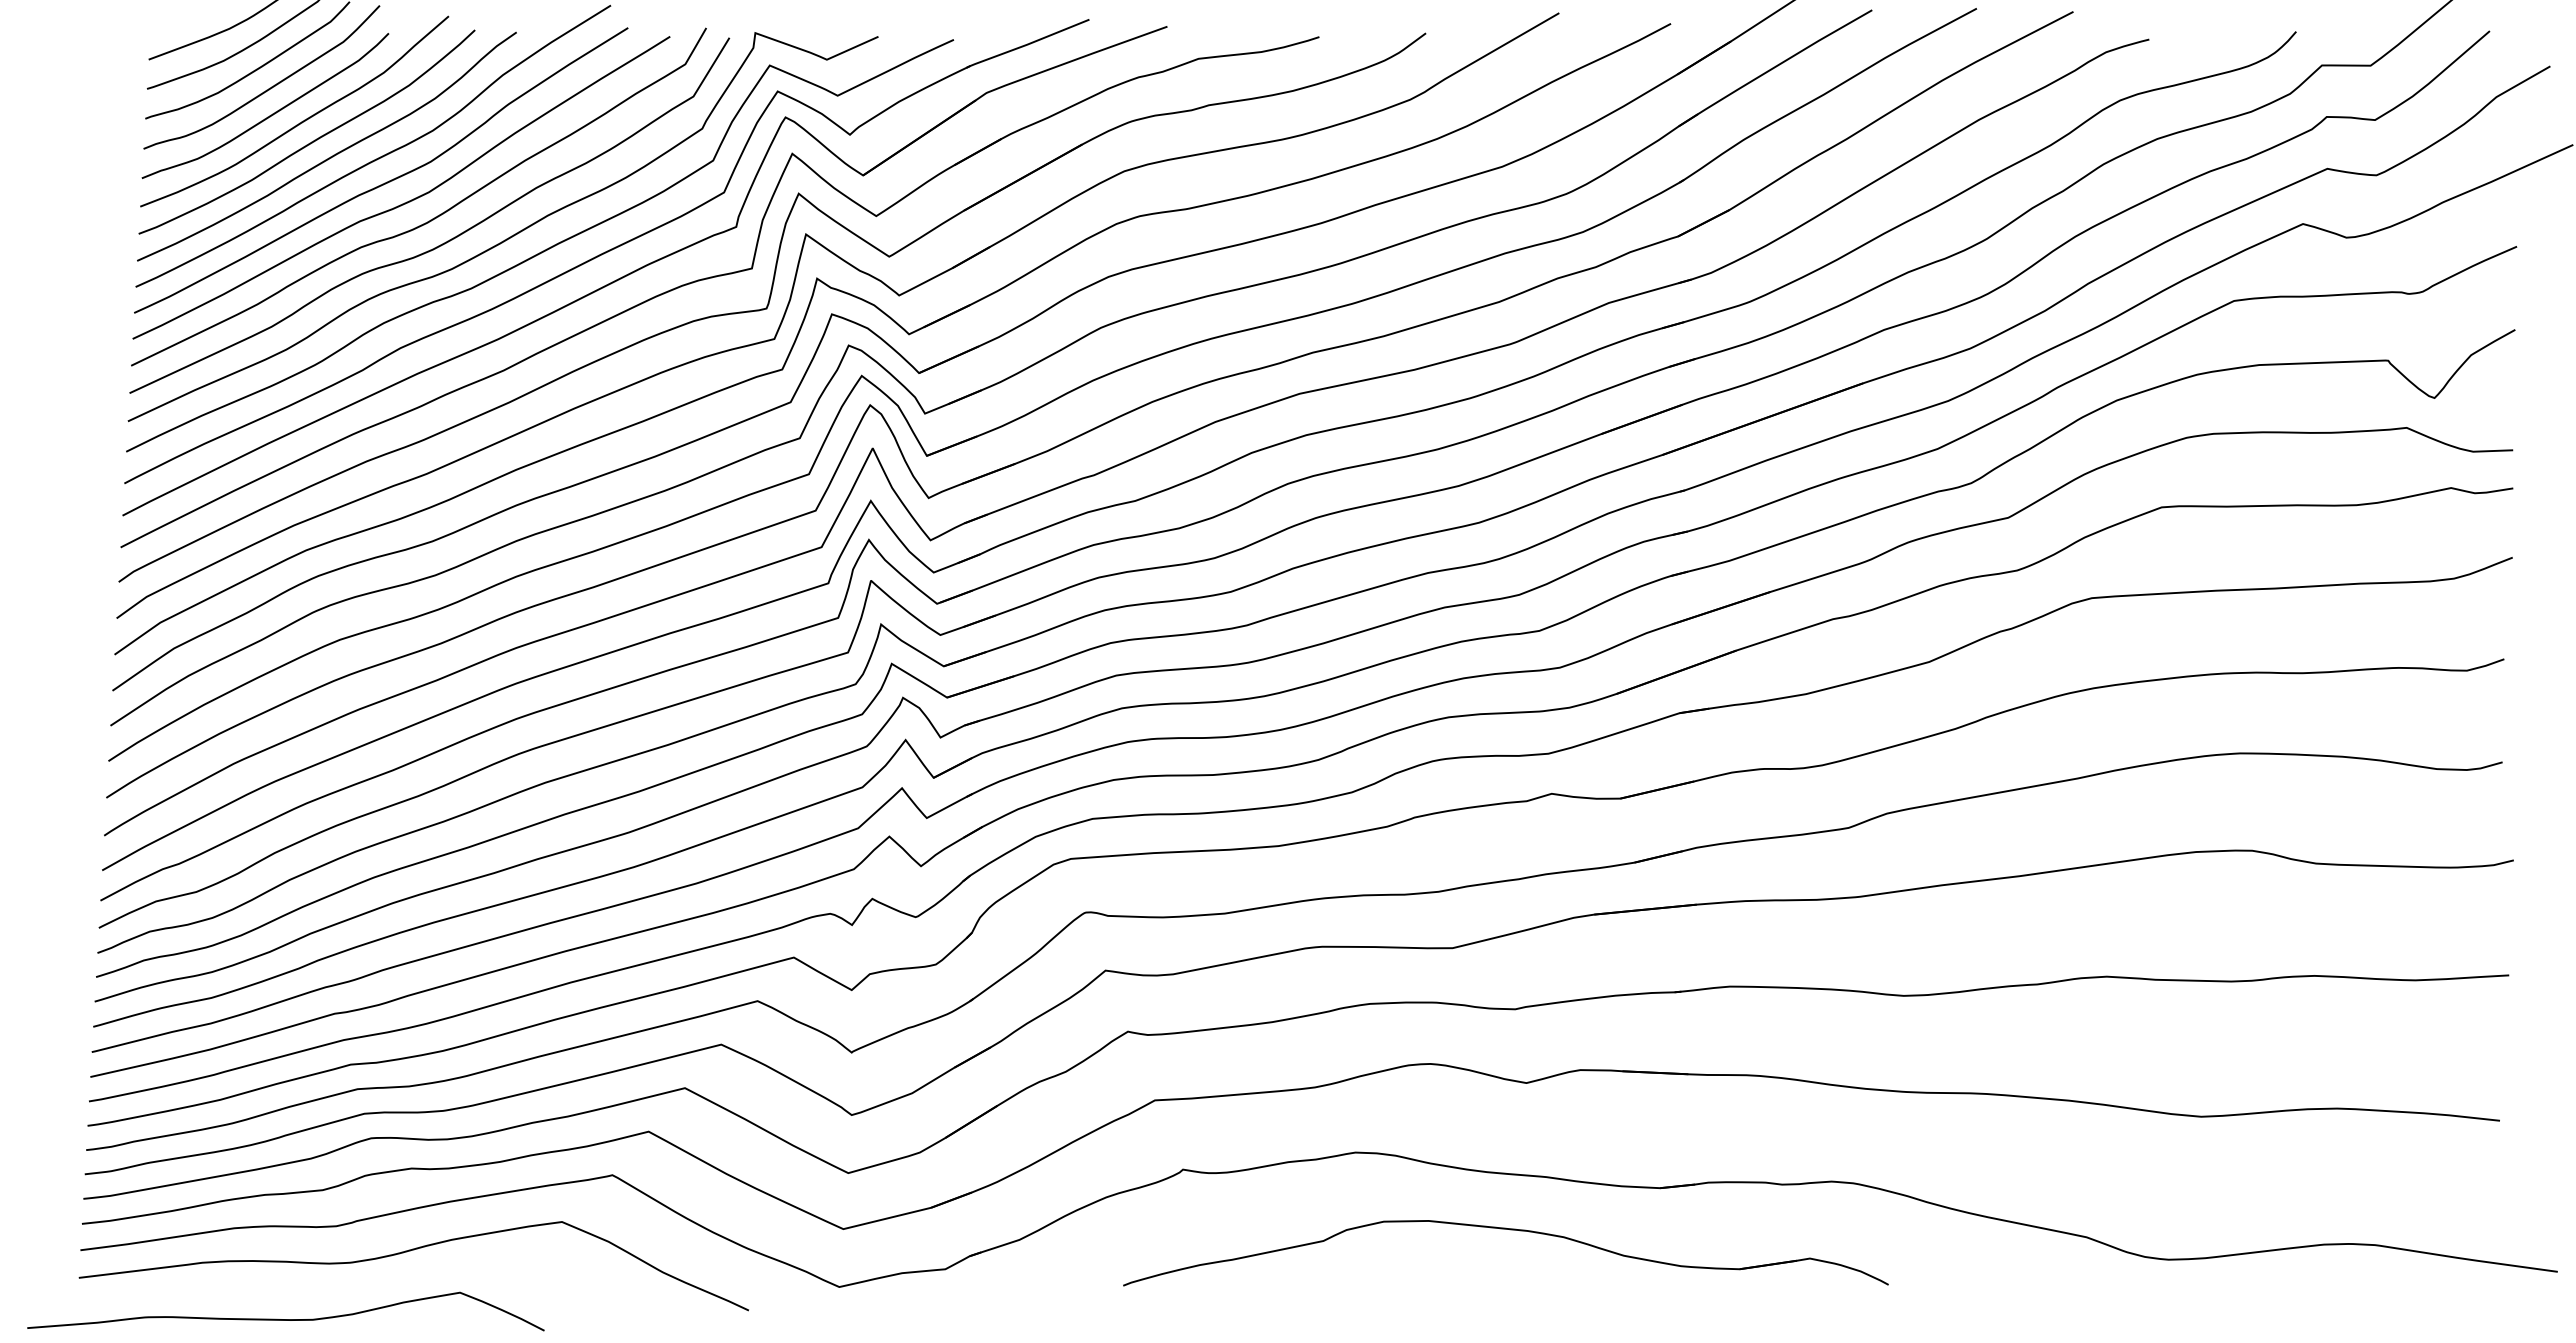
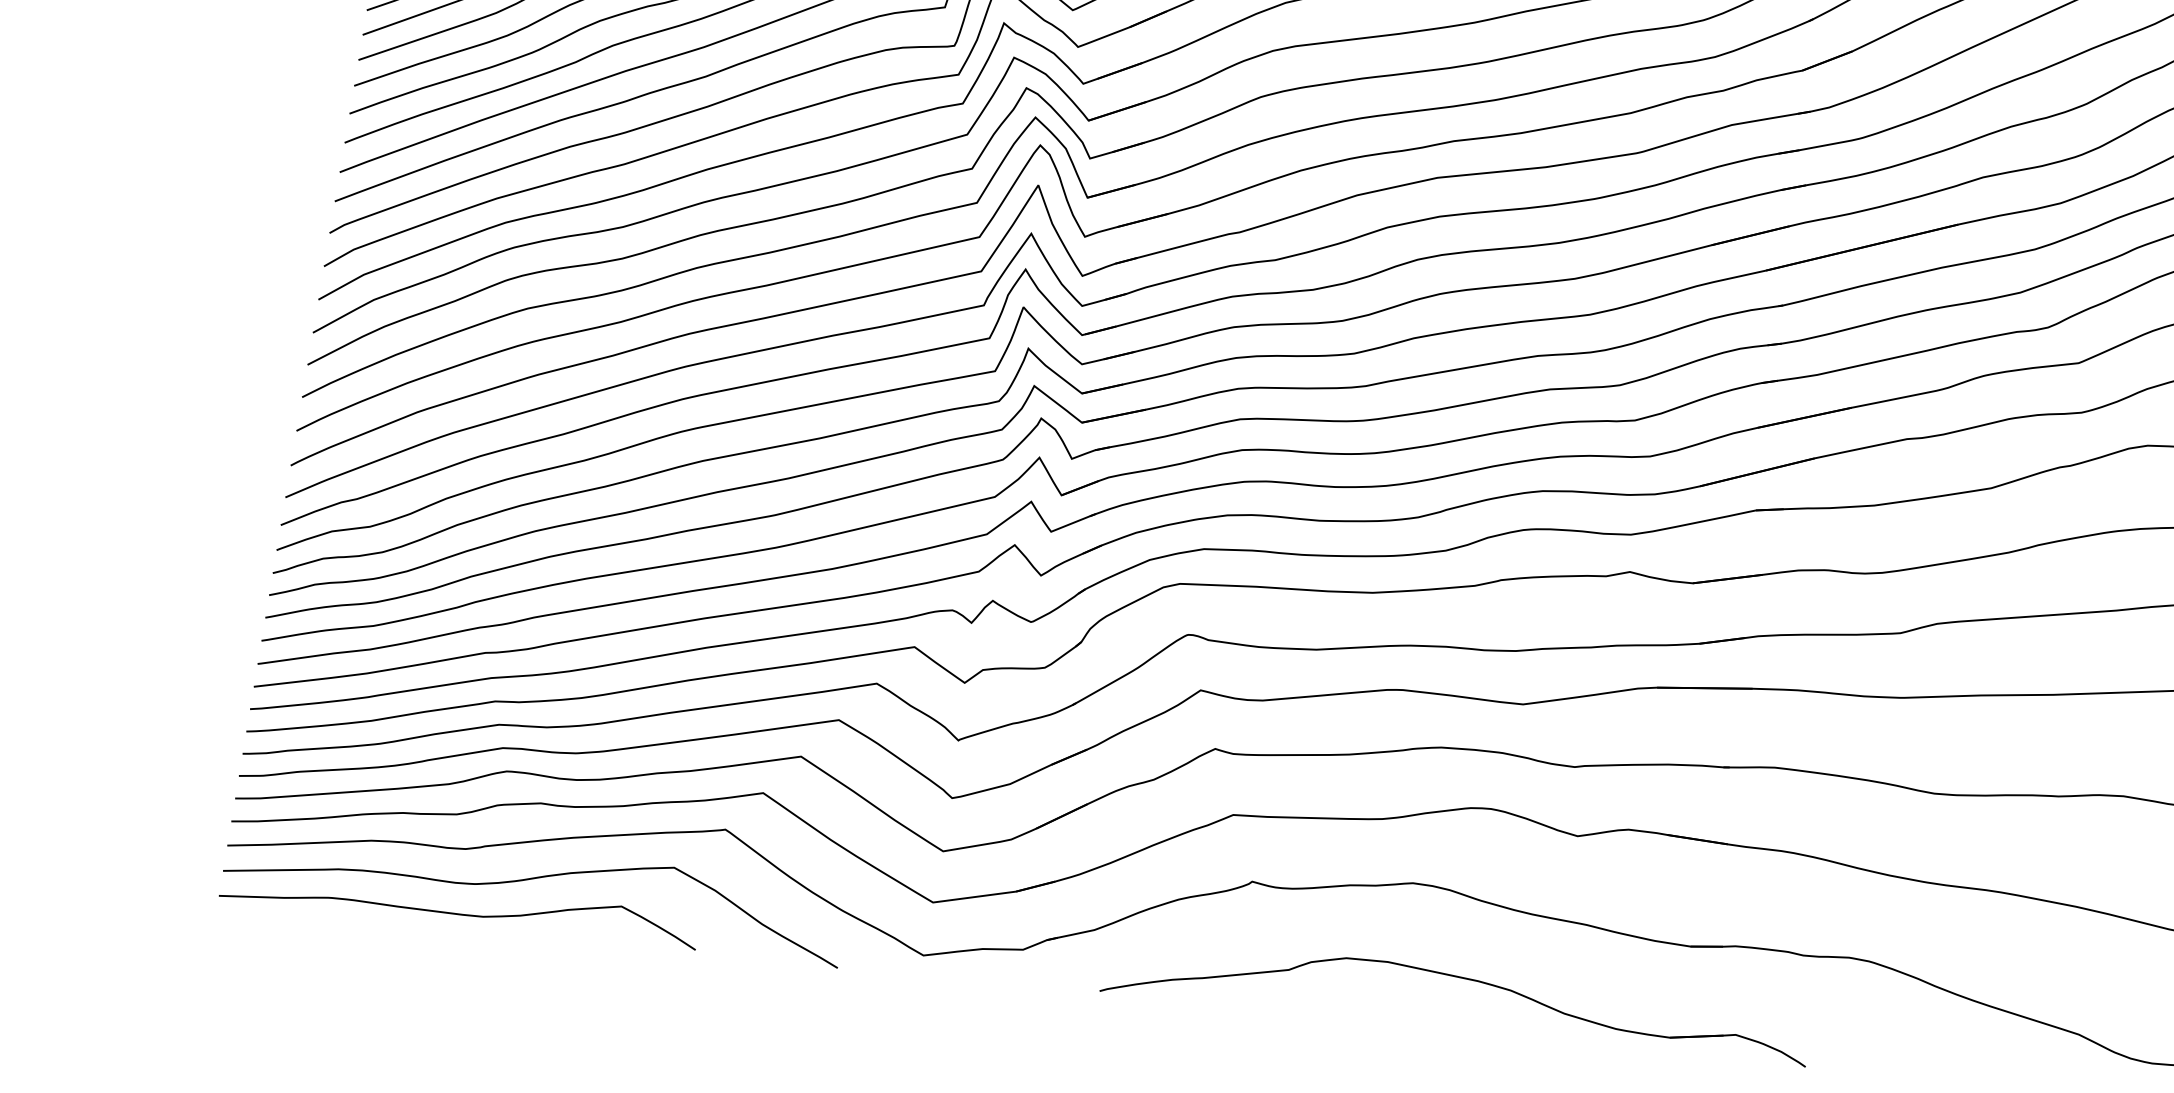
part: (1510, 1230) -> (1462, 979), moved
curve: (285, 1319) -> (457, 913), moved

